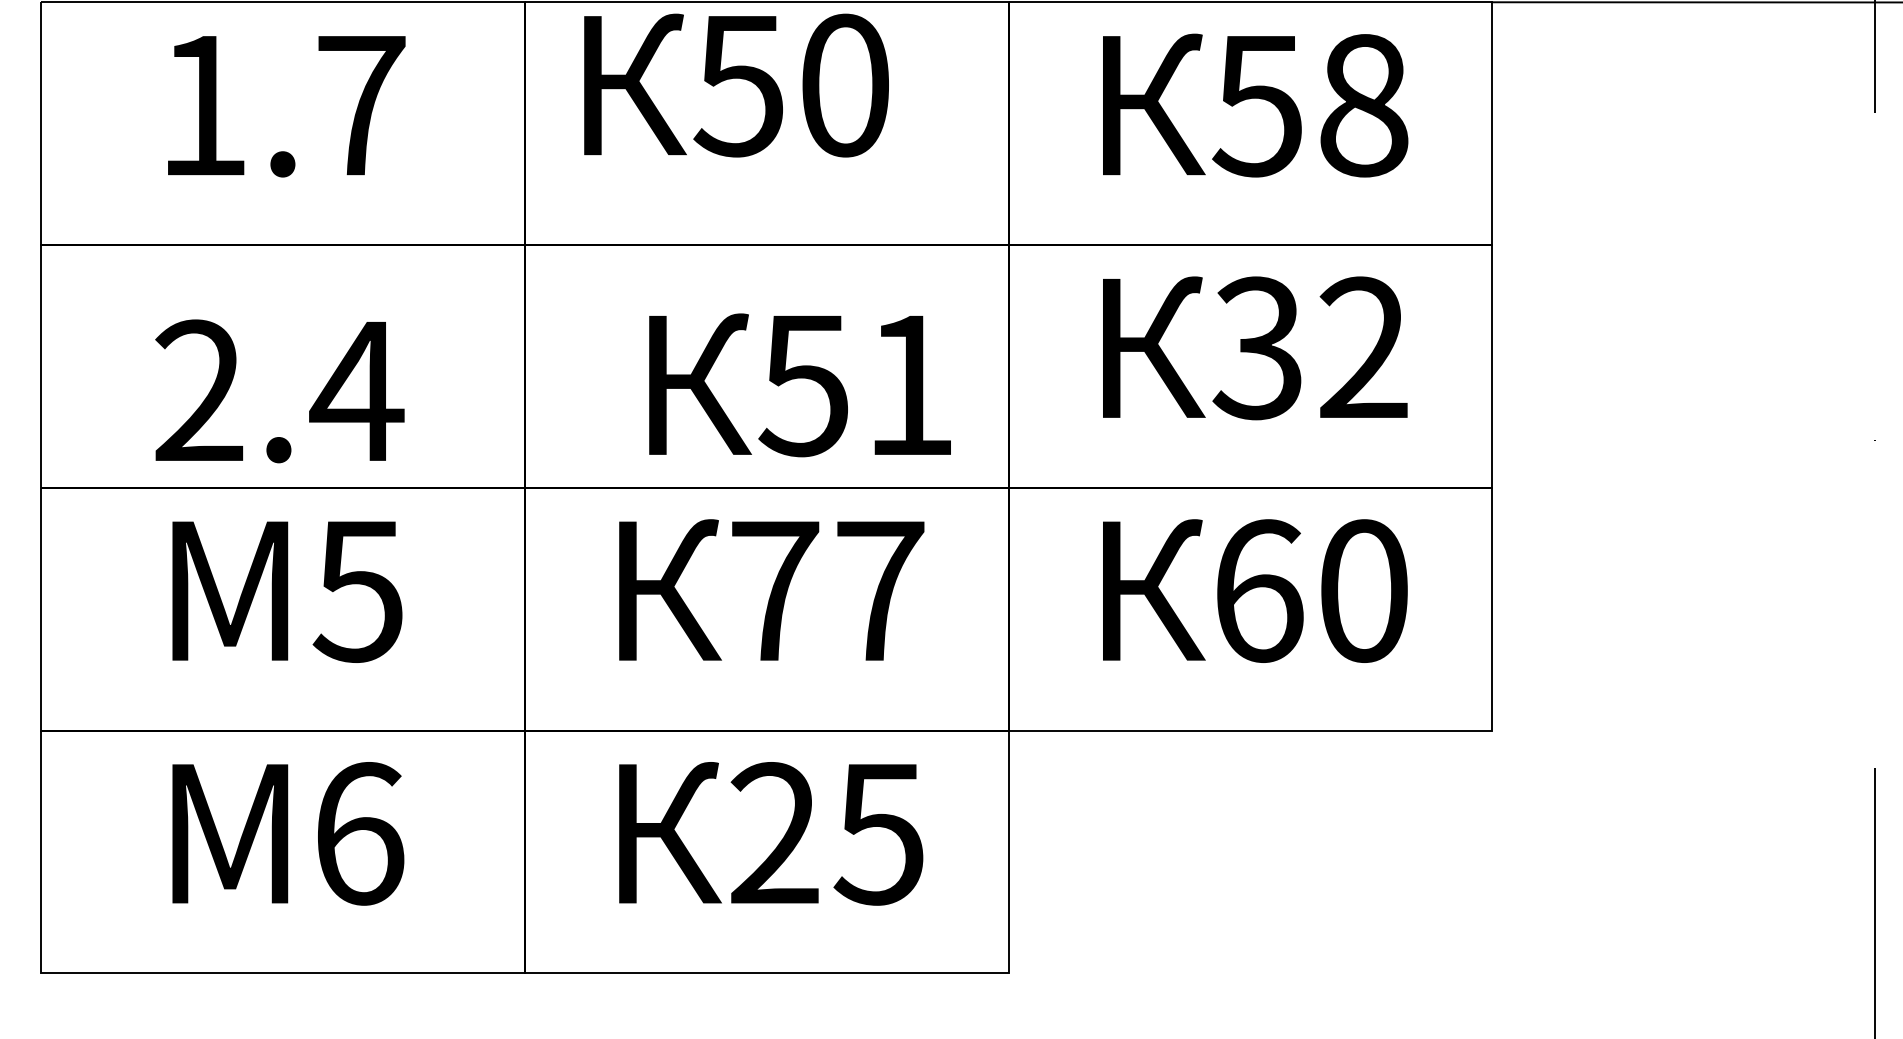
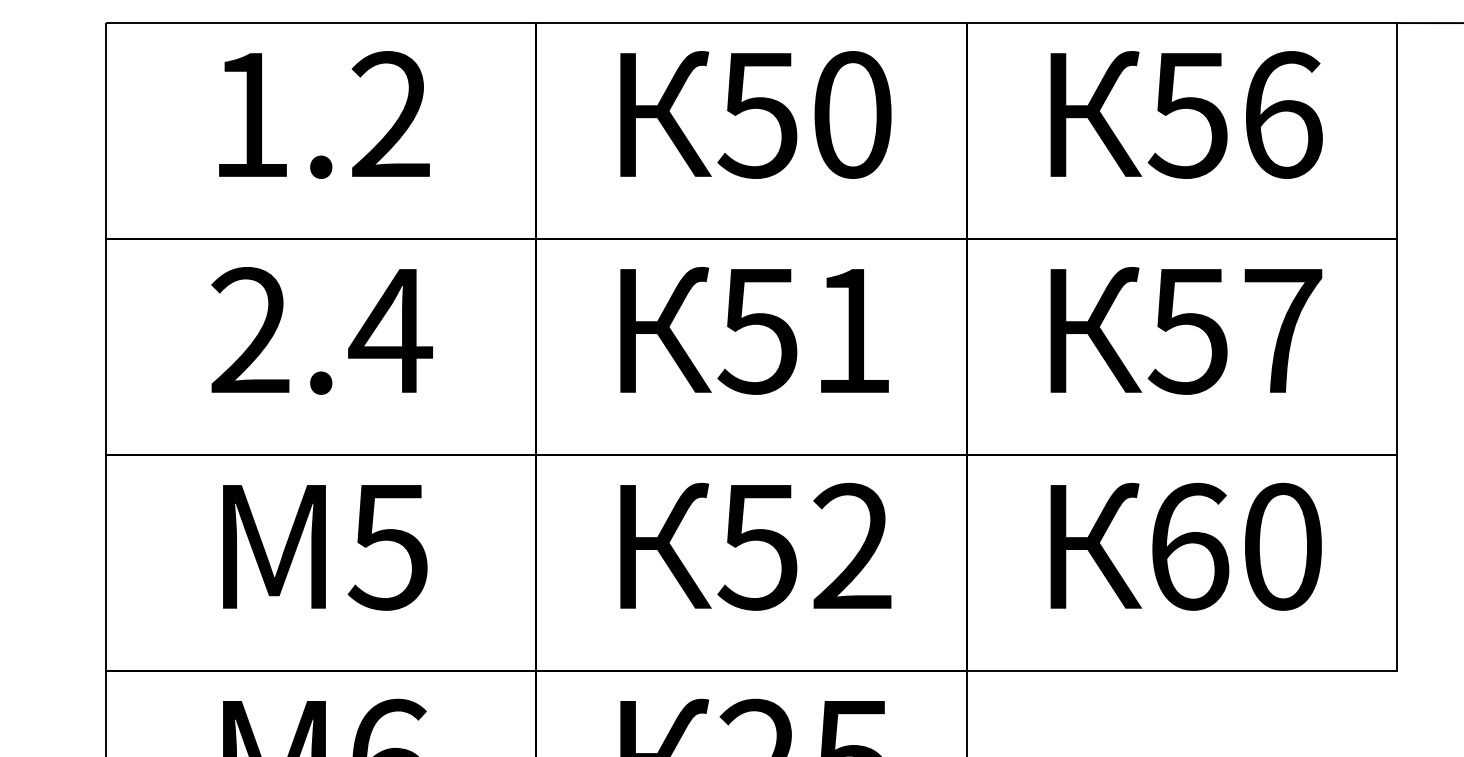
text: (736, 85) -> (755, 114), moved
text: (361, 104) -> (391, 114), 1.7 -> 1.2
text: (1364, 105) -> (1283, 114), 58 -> 56
text: (1310, 348) -> (1235, 331), 32 -> 57
text: (799, 385) -> (754, 331), moved
text: (279, 391) -> (321, 331), moved
text: (826, 590) -> (804, 546), 77 -> 52

